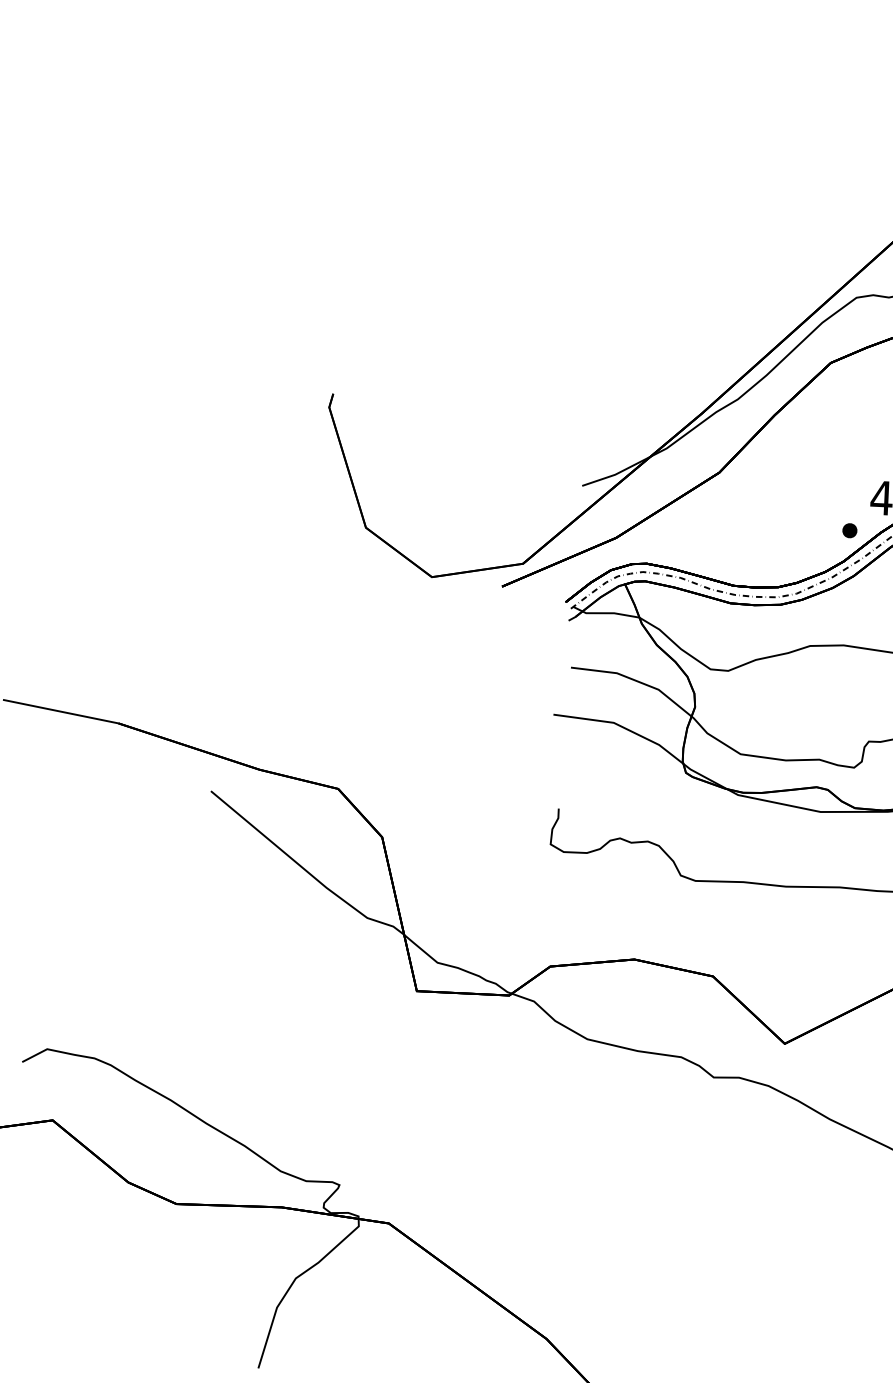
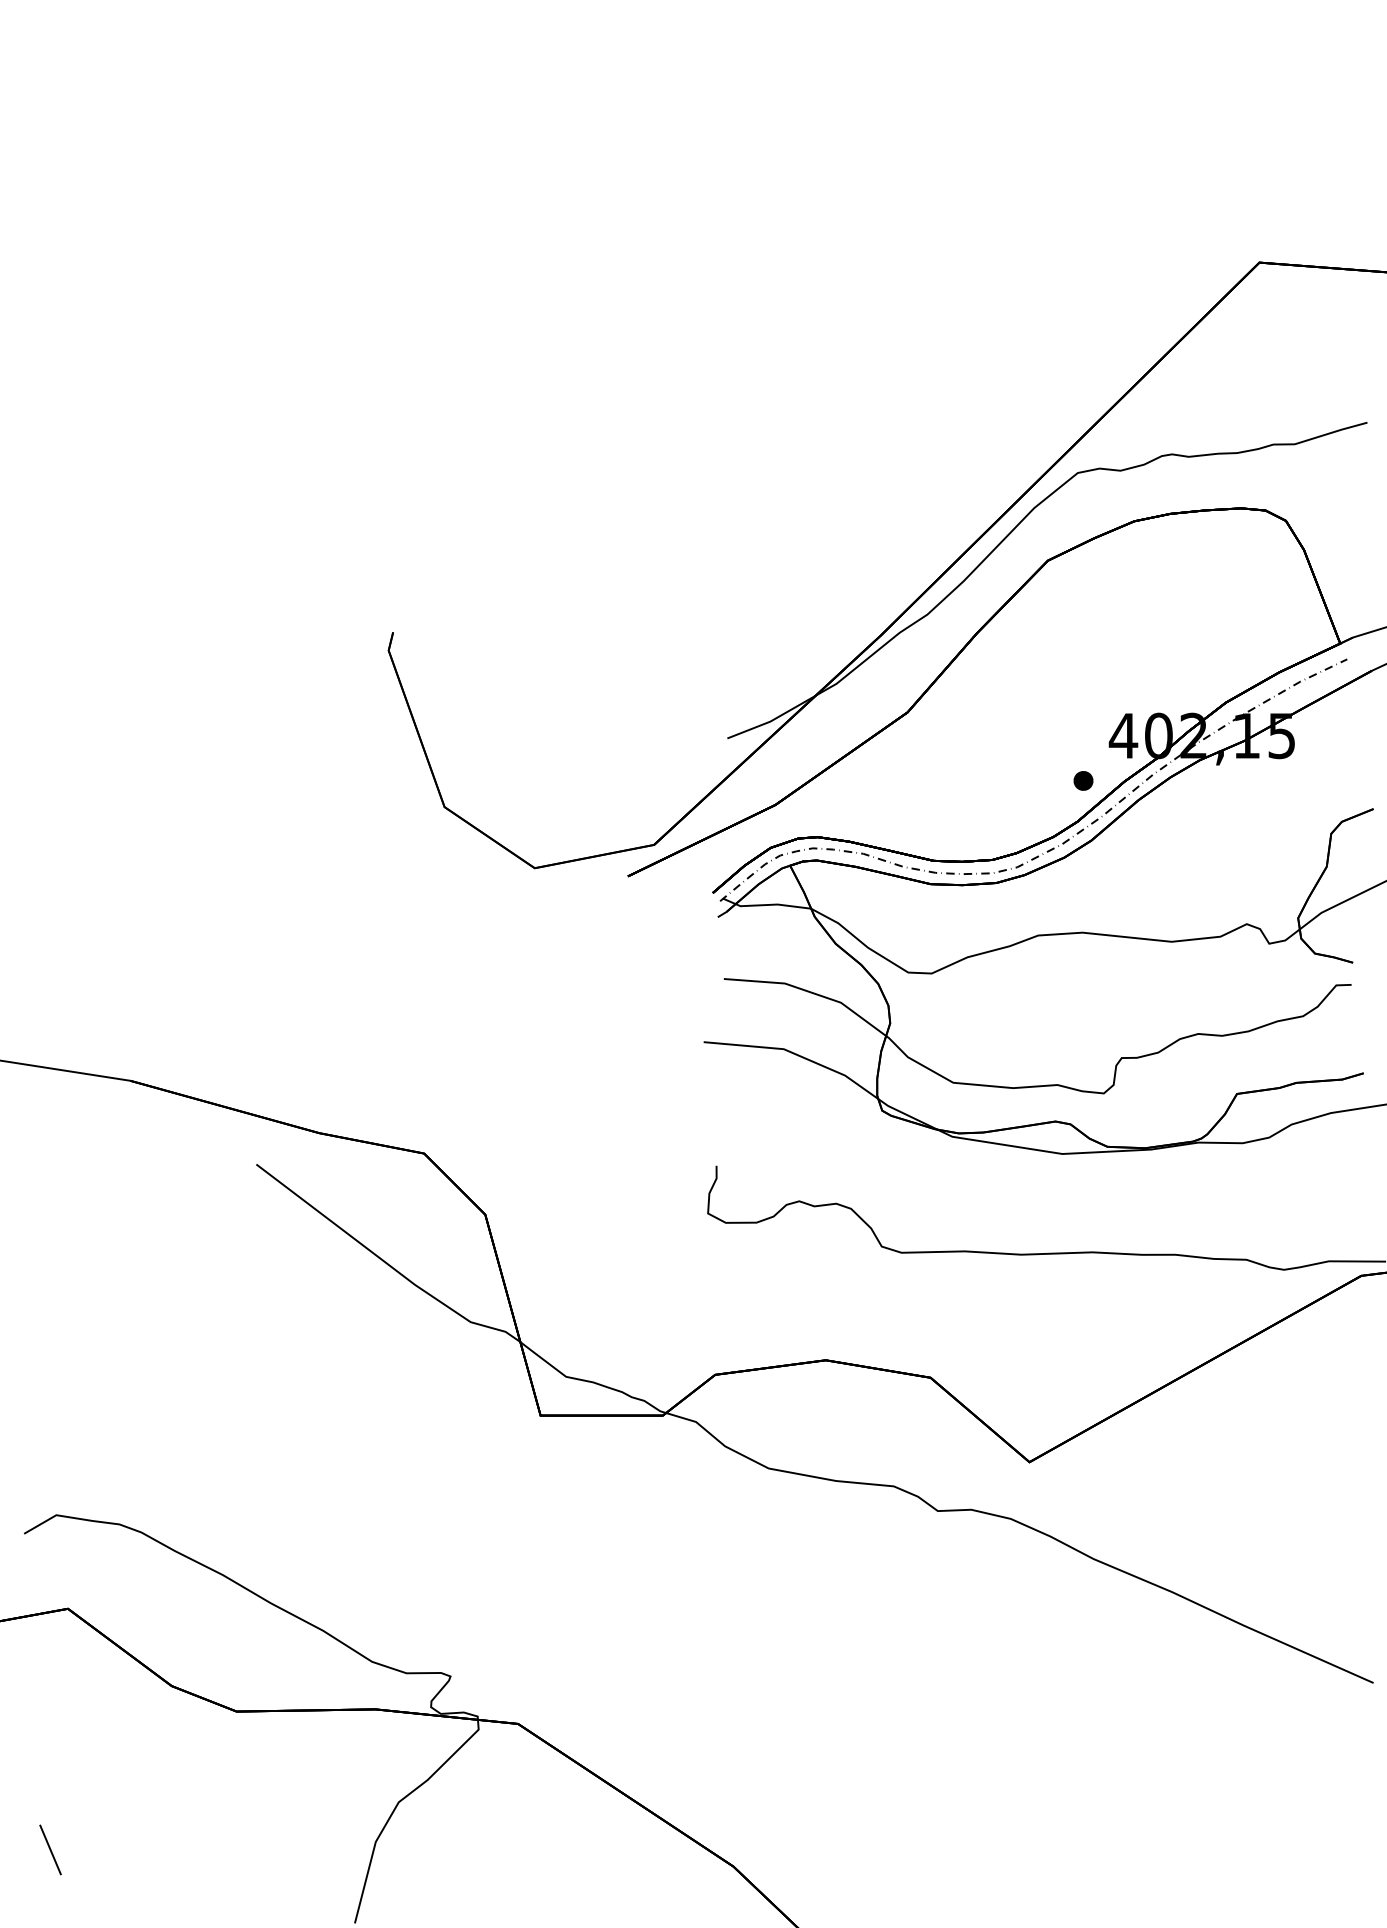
line: (30, 1301) -> (50, 1849), added

